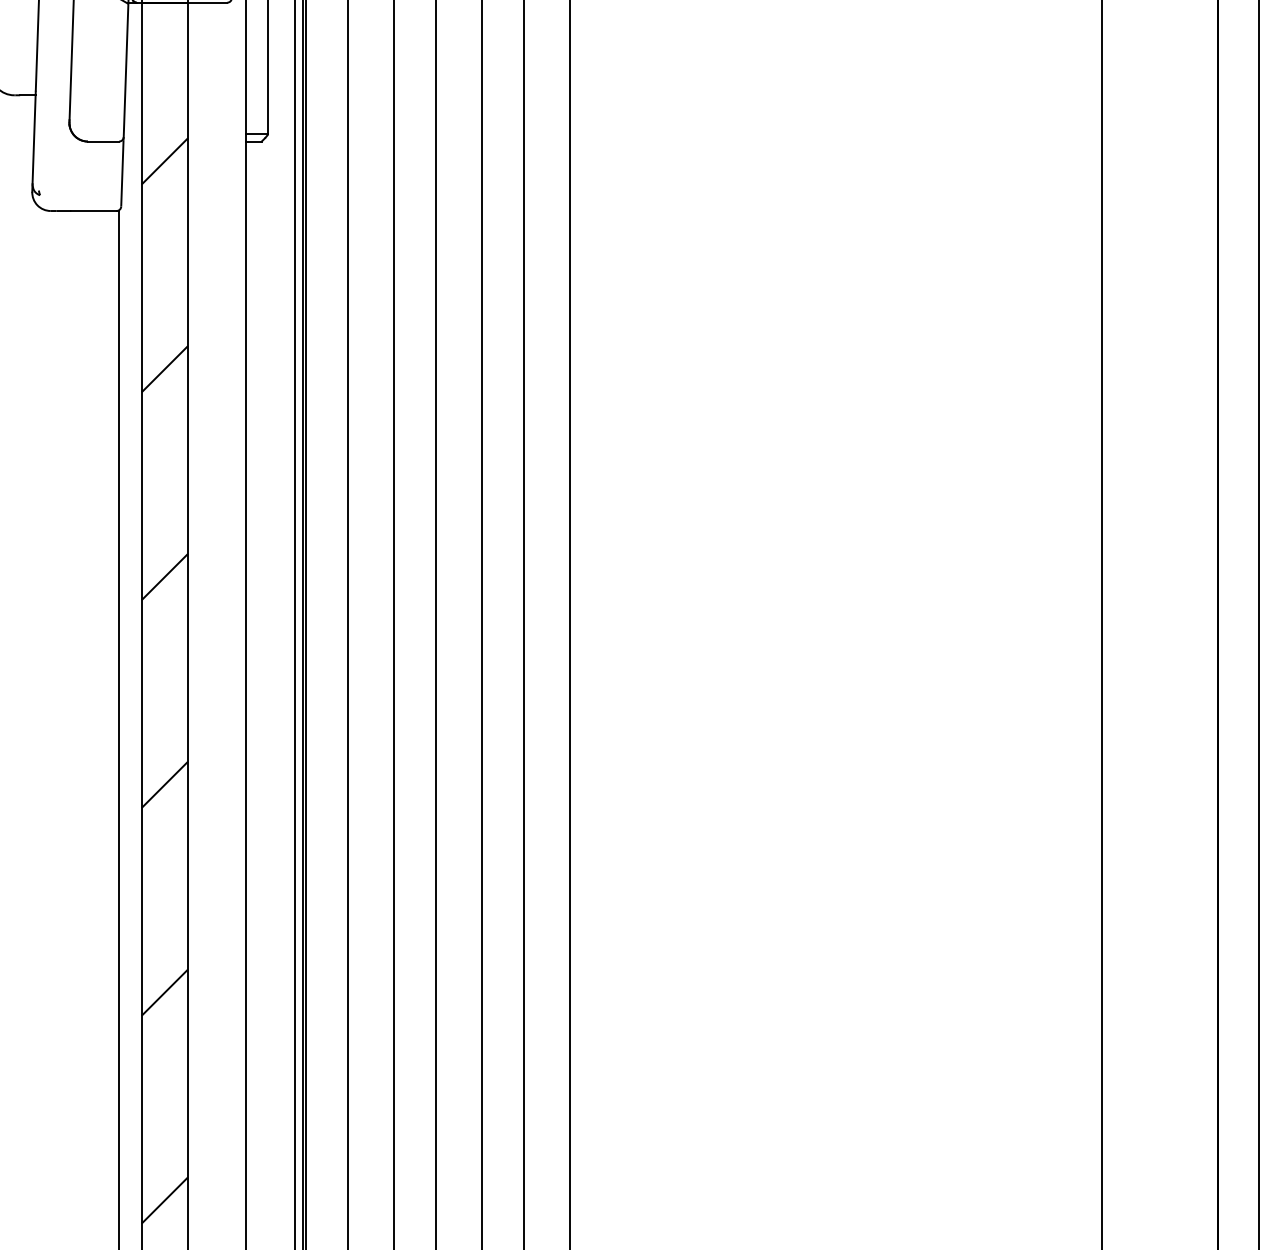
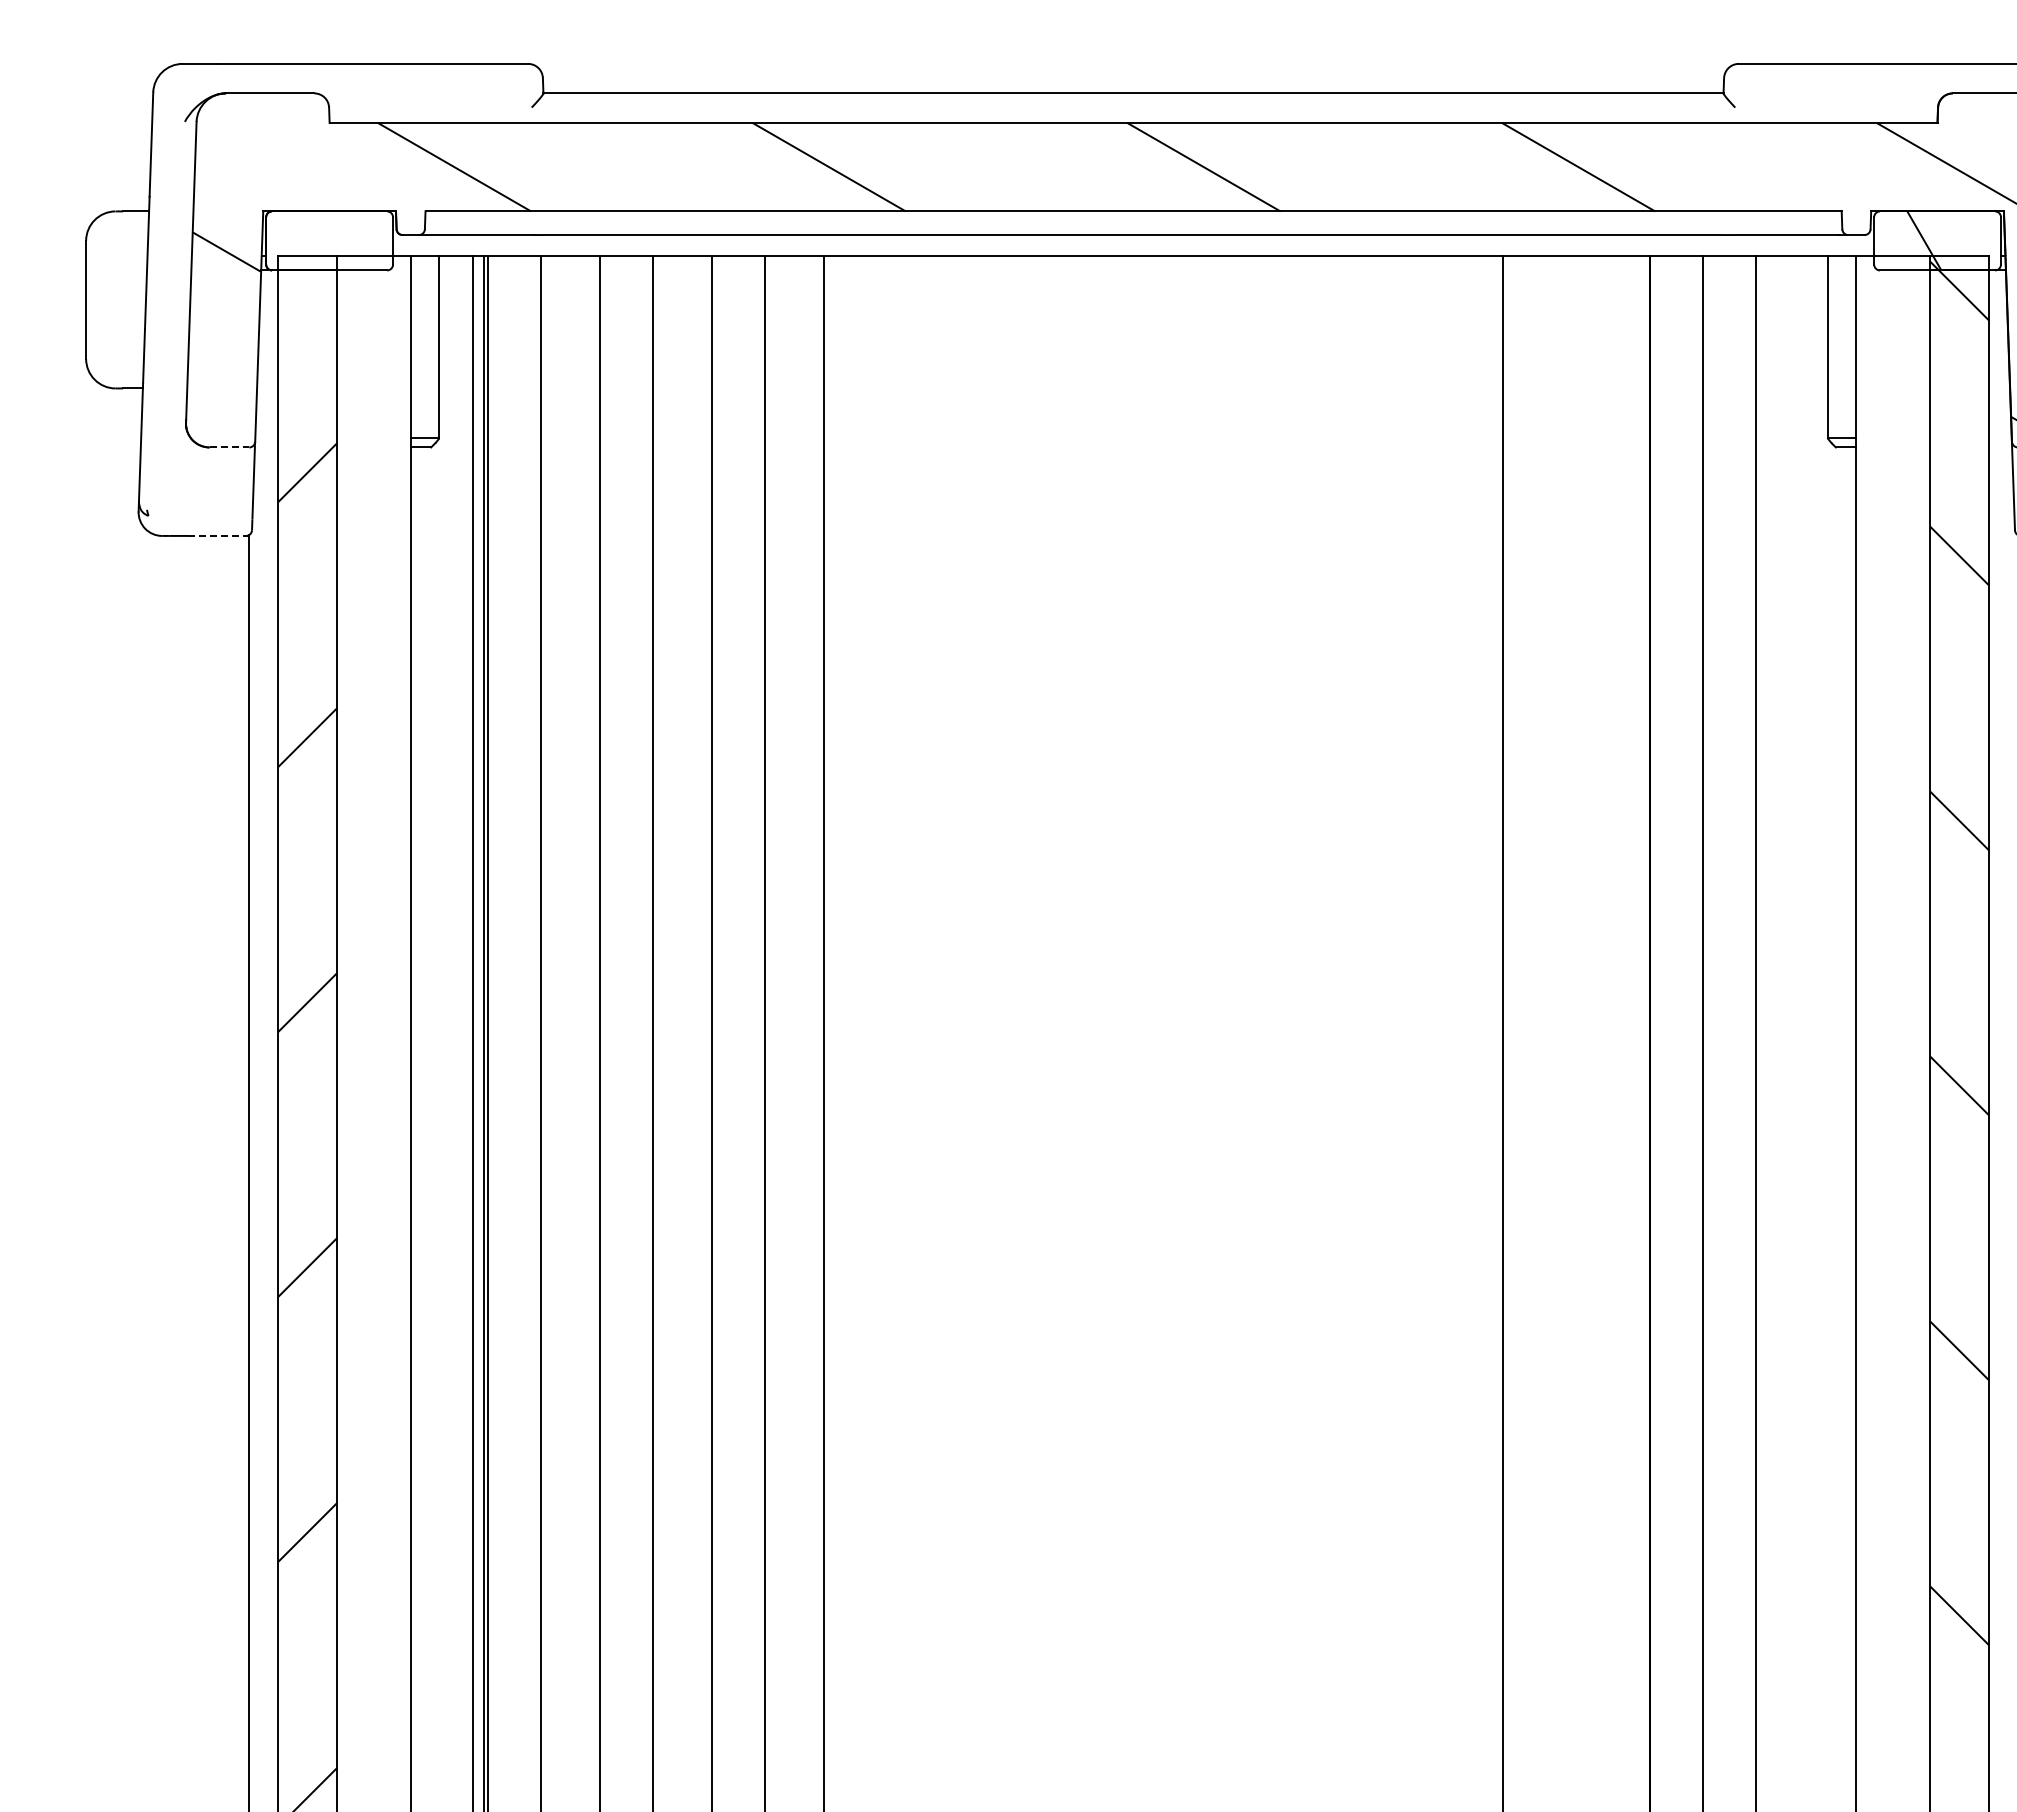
line: (103, 141) -> (229, 447), solid -> dashed
line: (94, 210) -> (217, 535), solid -> dashed

